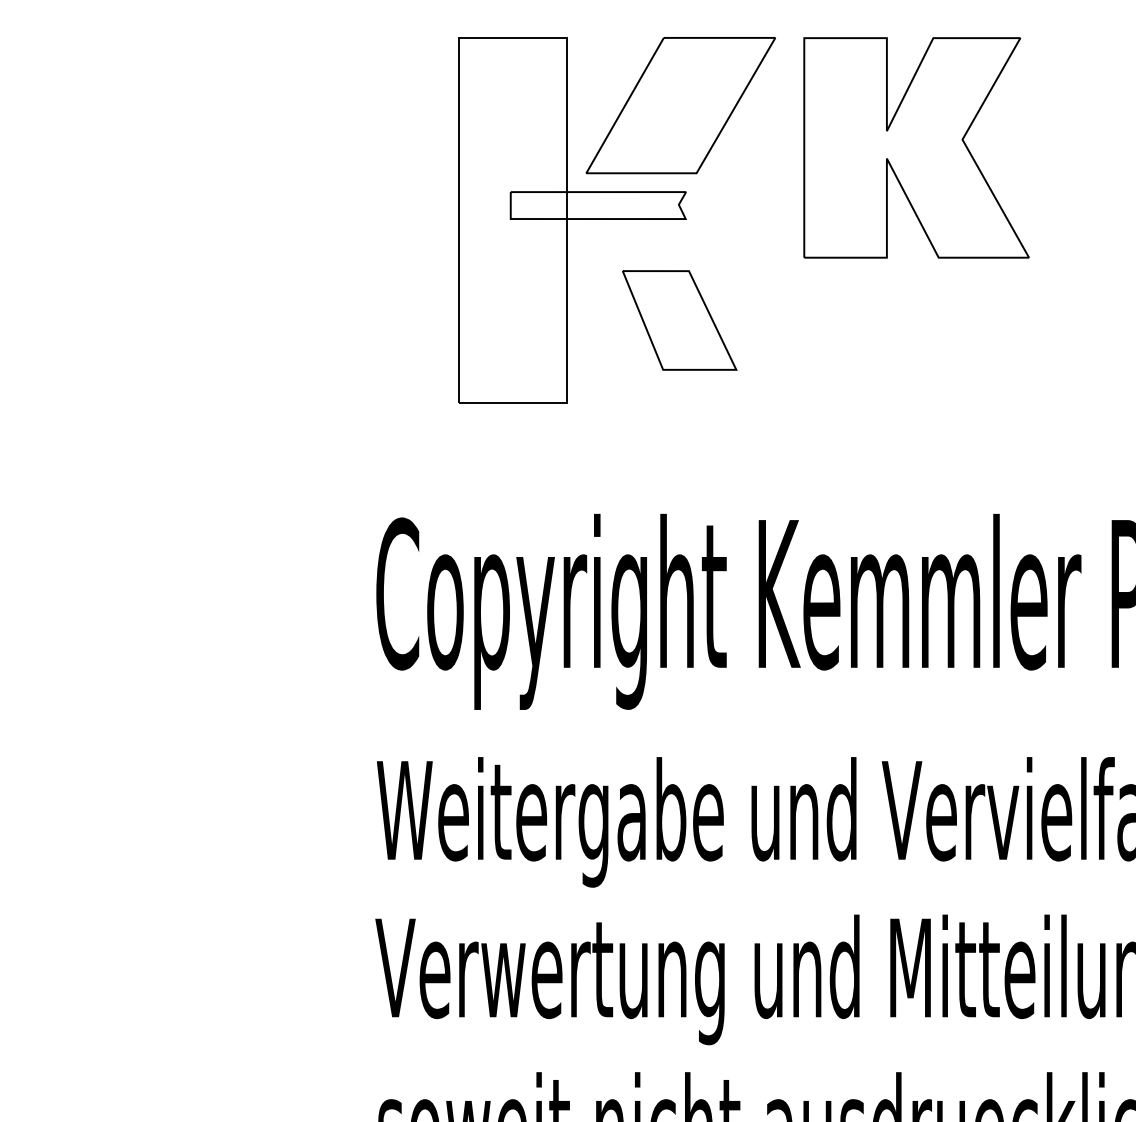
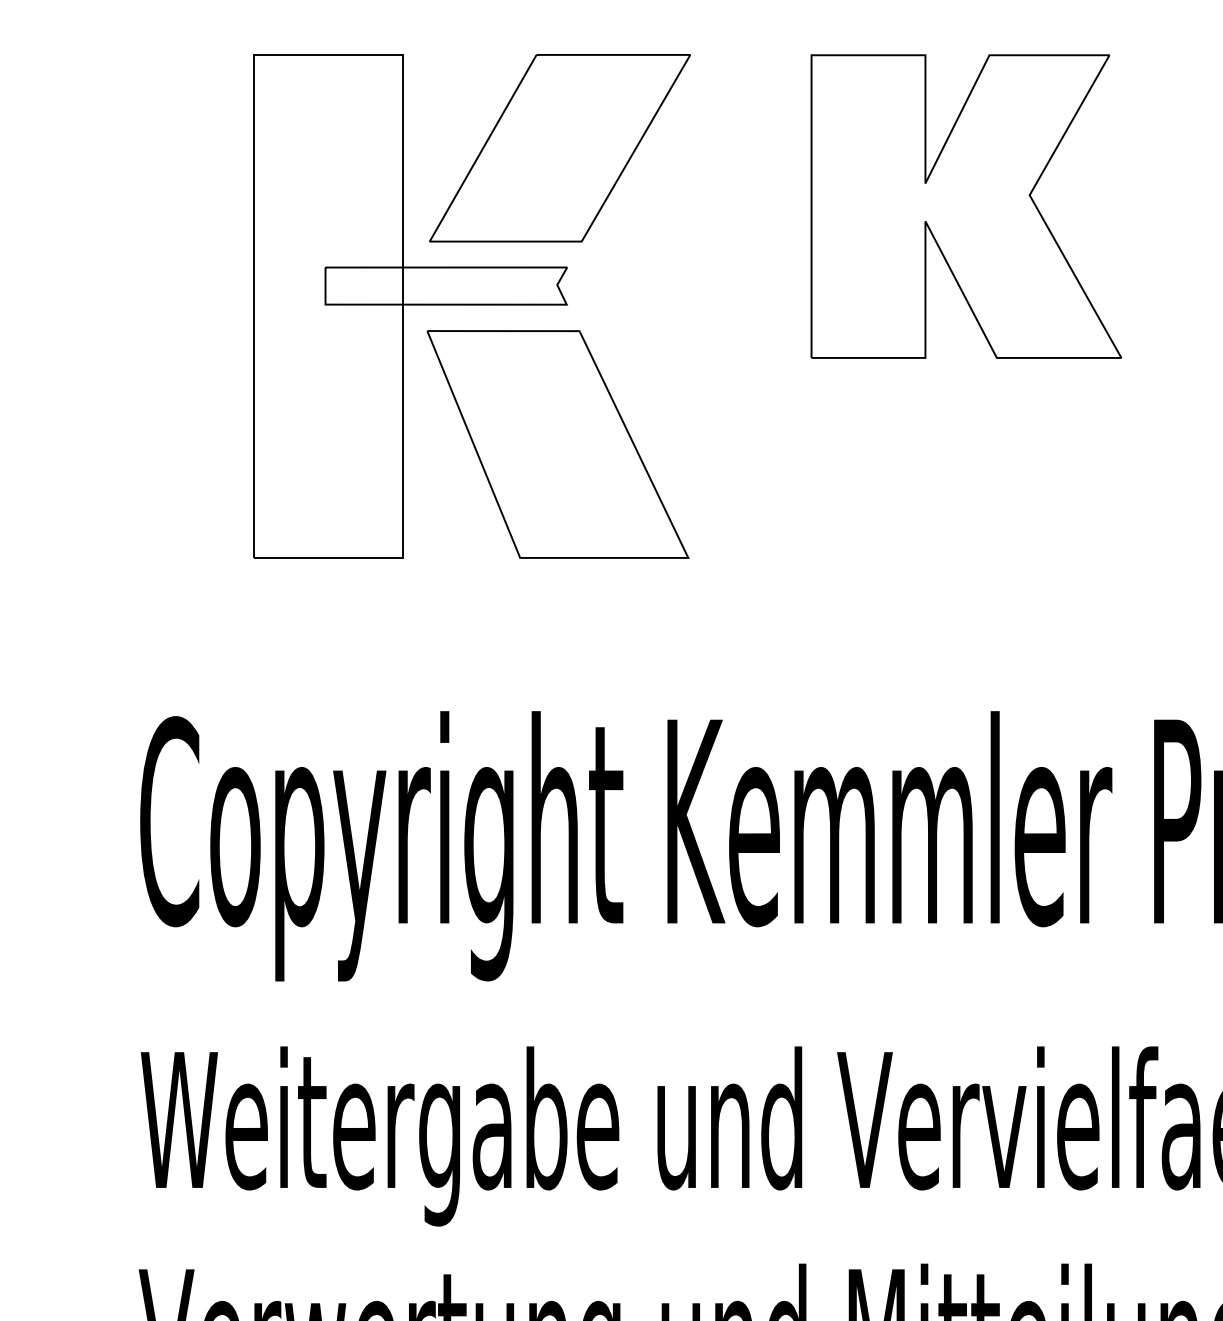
part: (916, 147) -> (966, 206), moved
part: (679, 320) -> (558, 444), size x1.67

